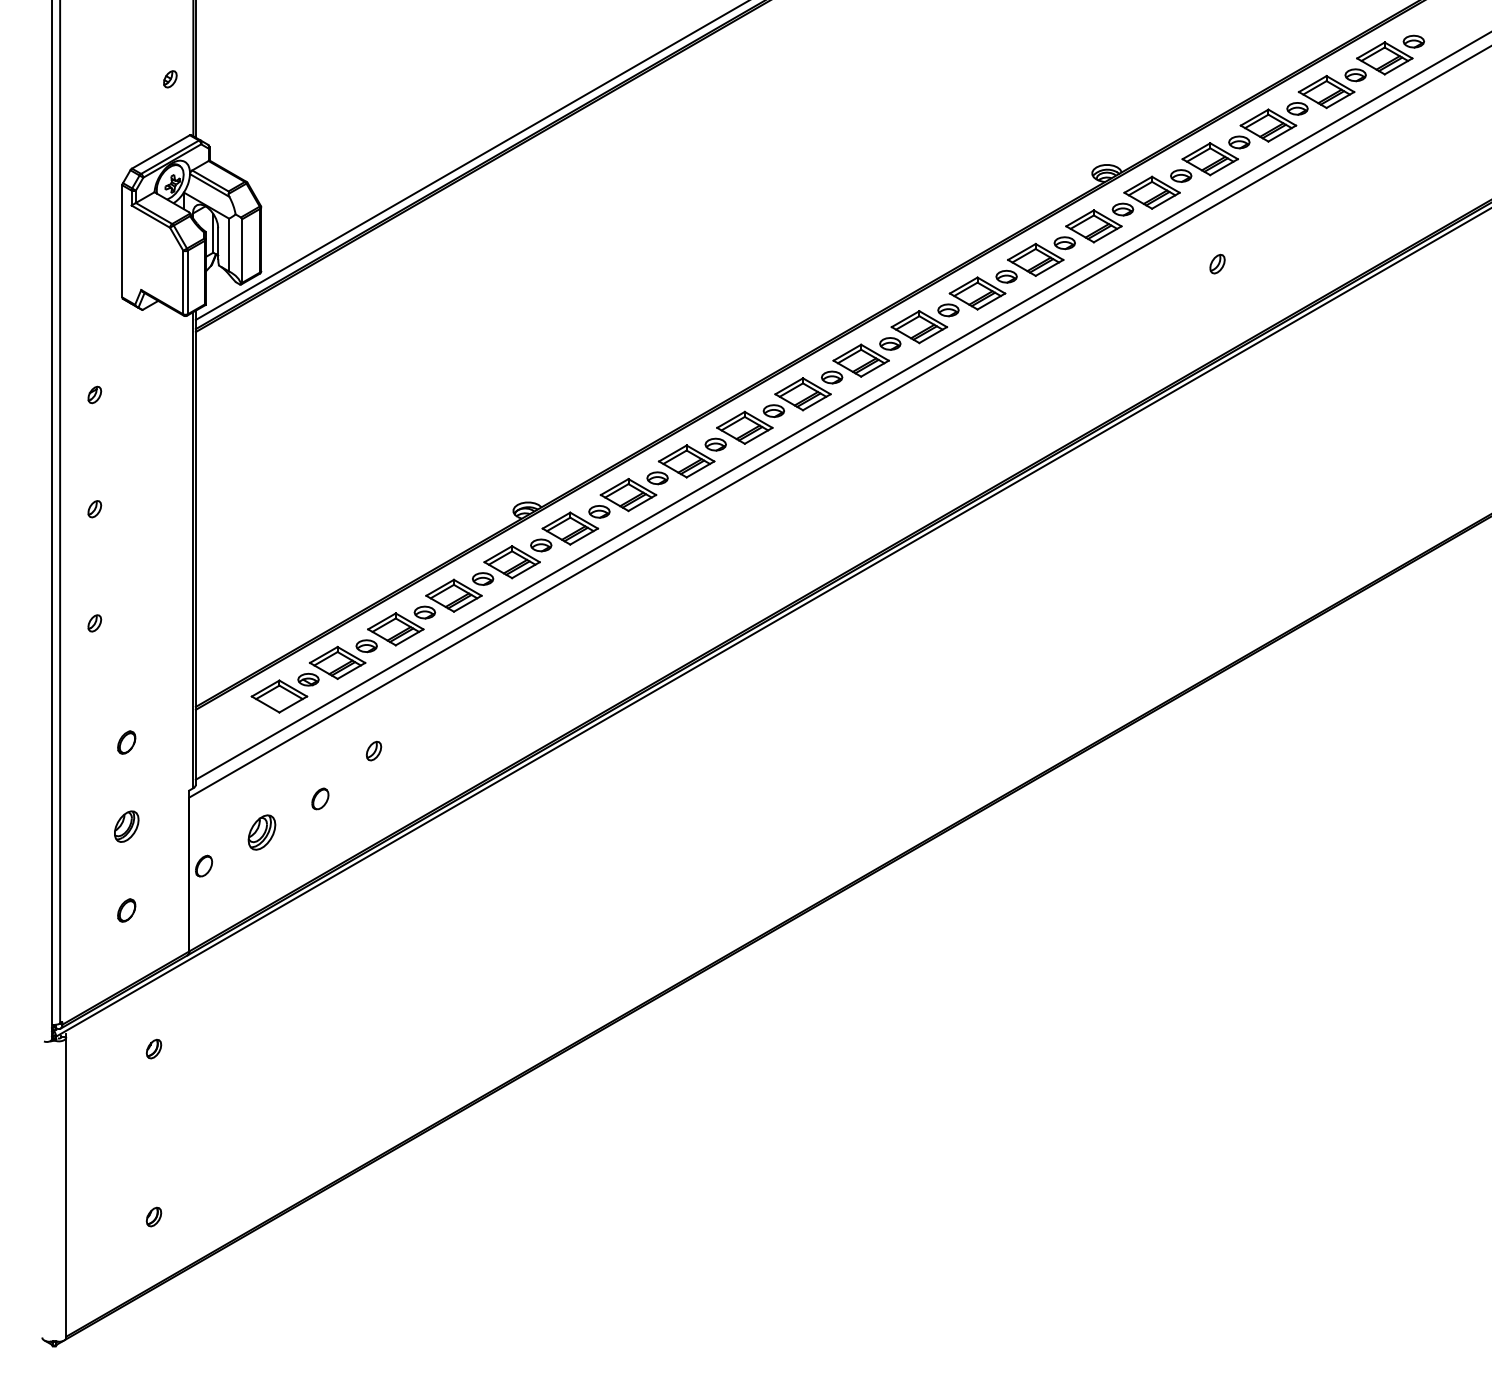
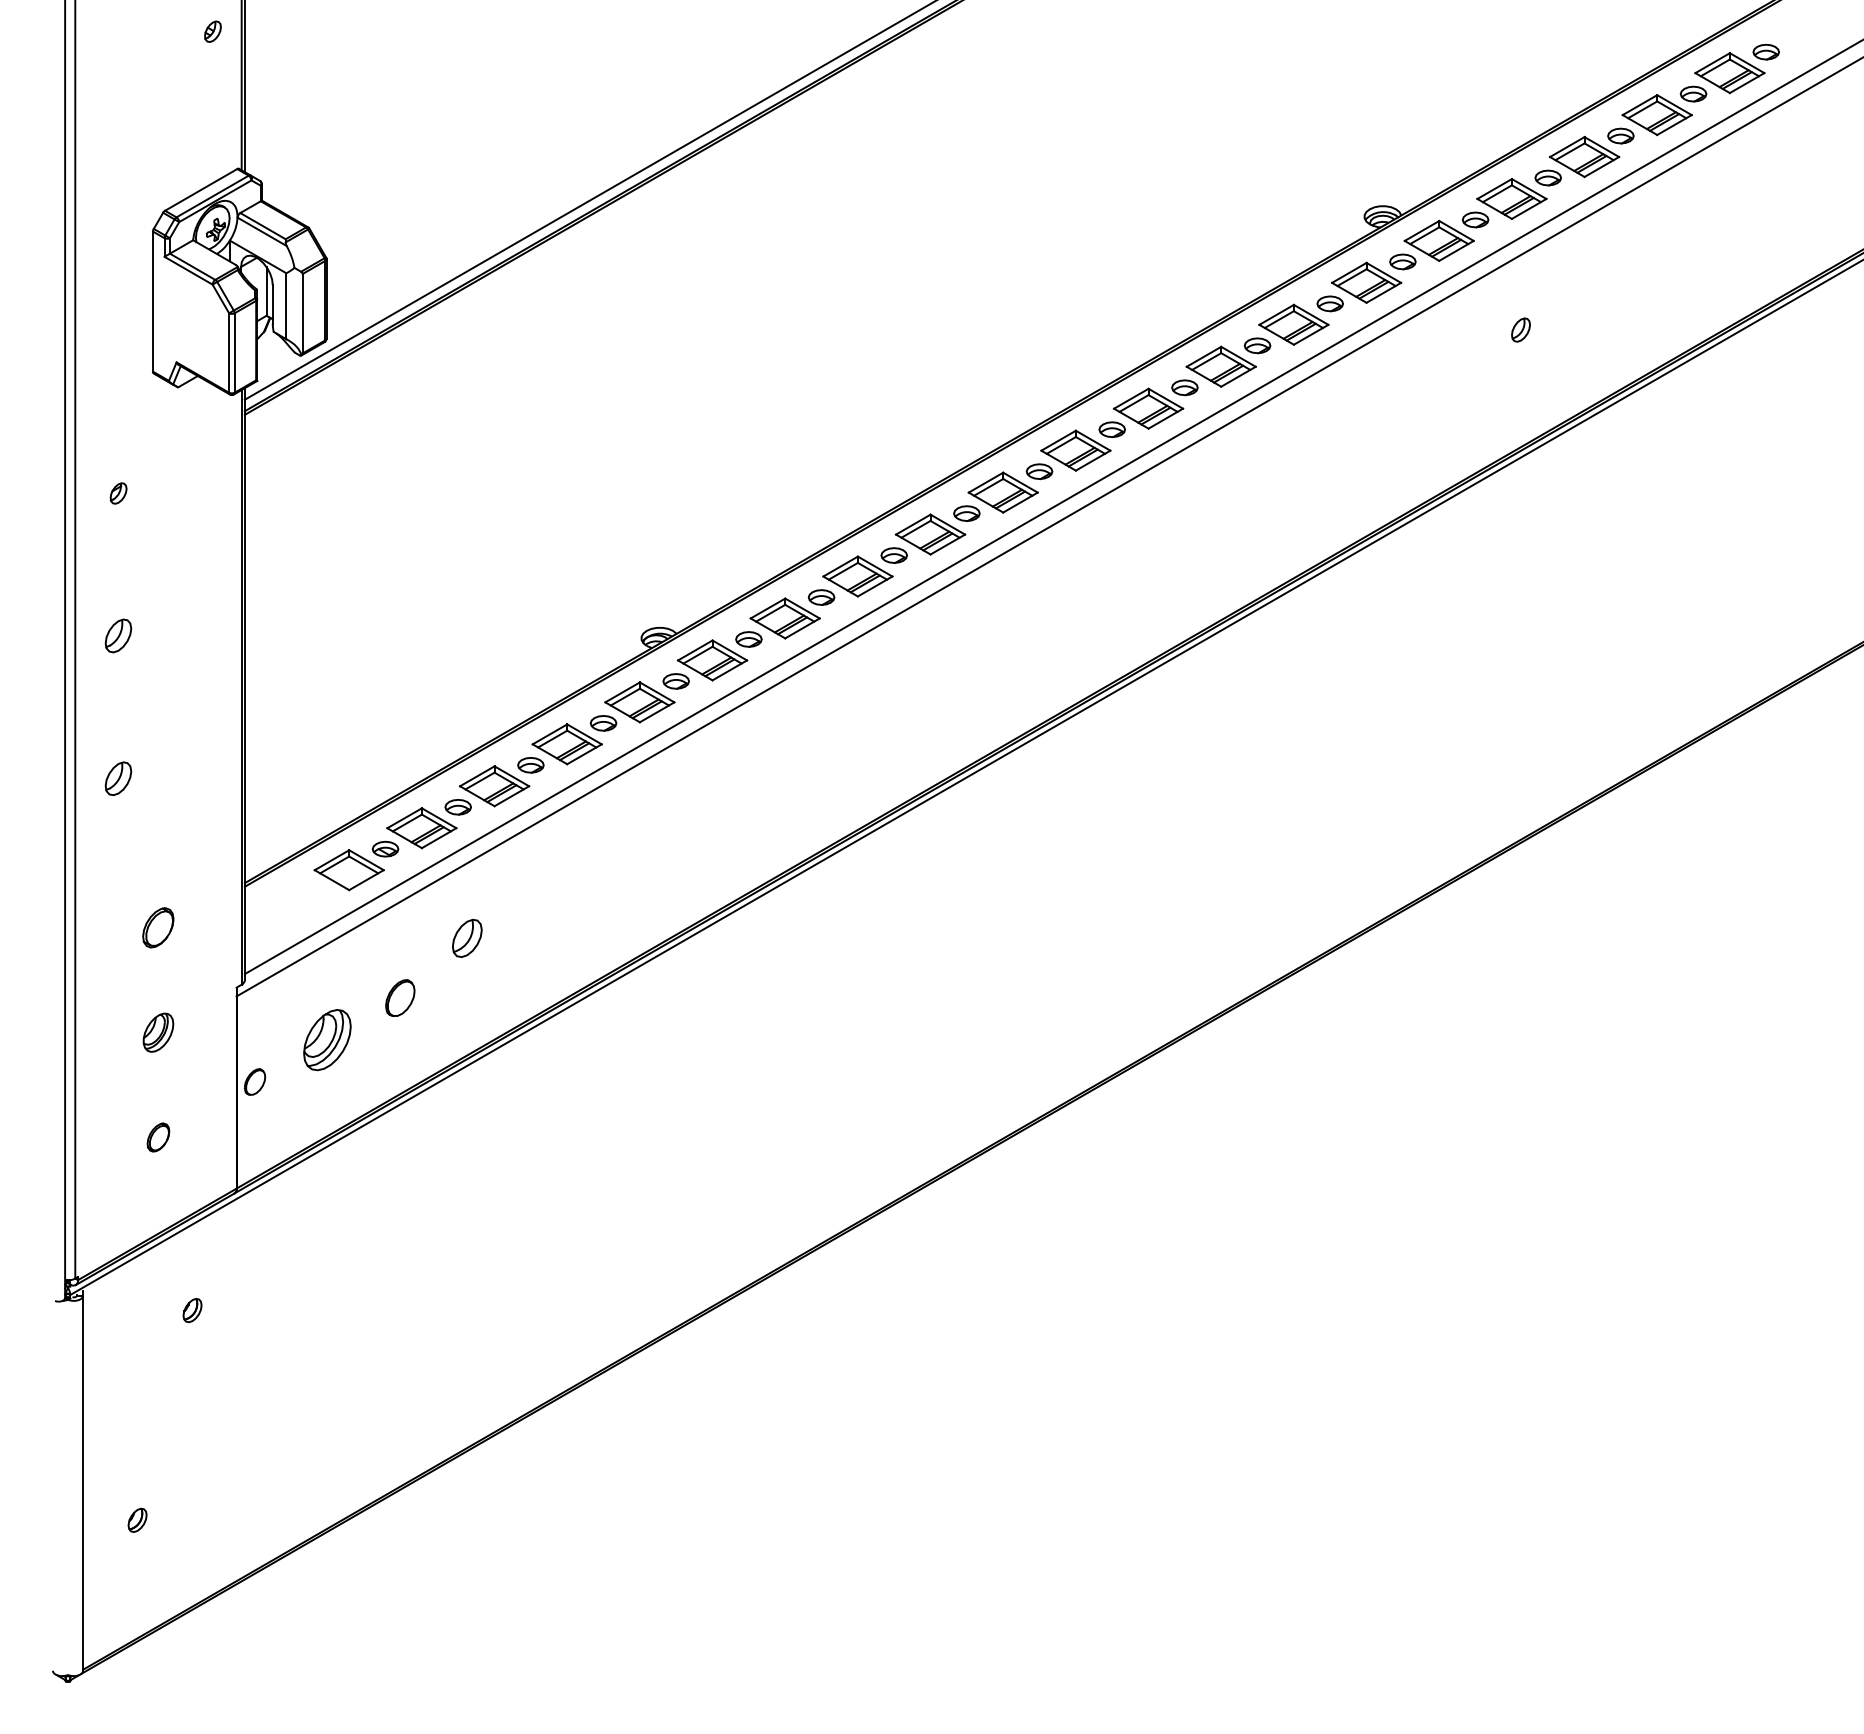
part: (170, 79) -> (213, 31), moved
part: (94, 509) -> (118, 636), size x1.6
part: (94, 623) -> (118, 778), size x1.6
part: (126, 742) -> (158, 927), size x1.4
part: (373, 750) -> (466, 937), size x1.6
part: (320, 798) -> (400, 997), size x1.4
part: (261, 832) -> (326, 1040), size x1.4
part: (153, 1216) -> (136, 1519), moved

